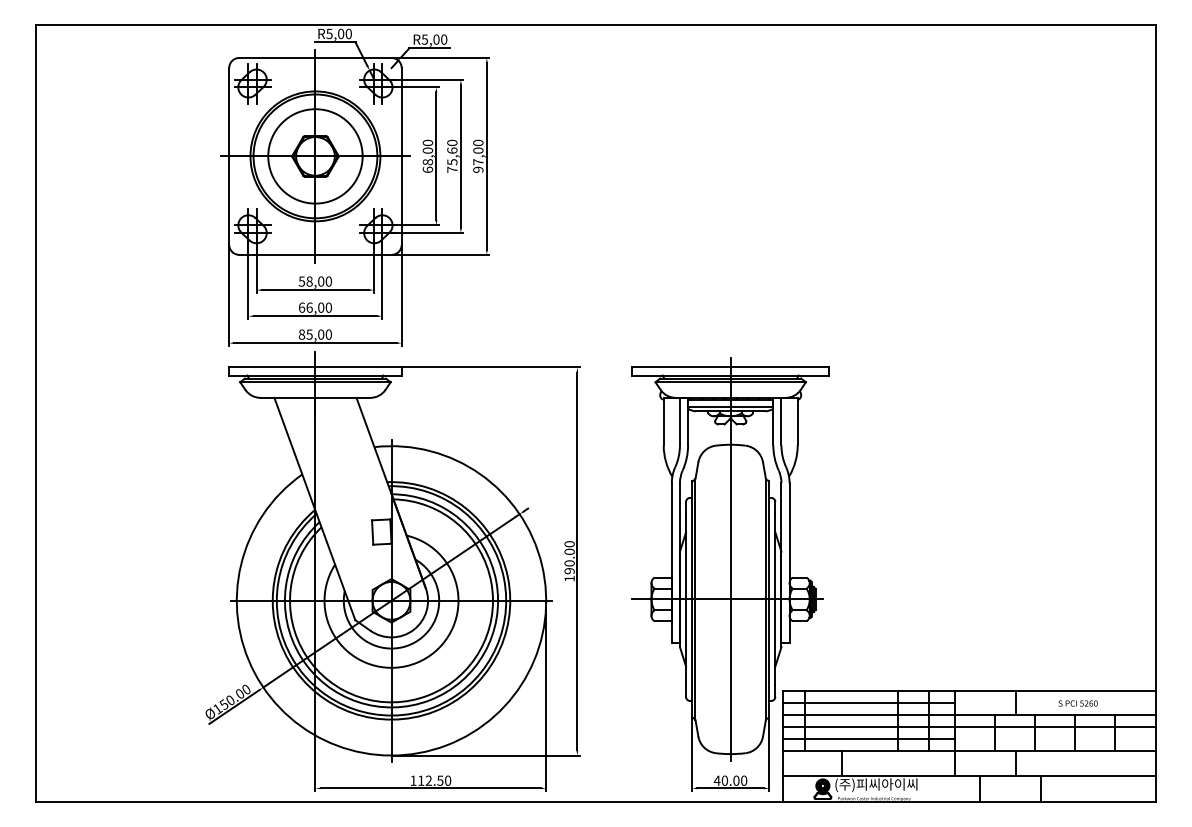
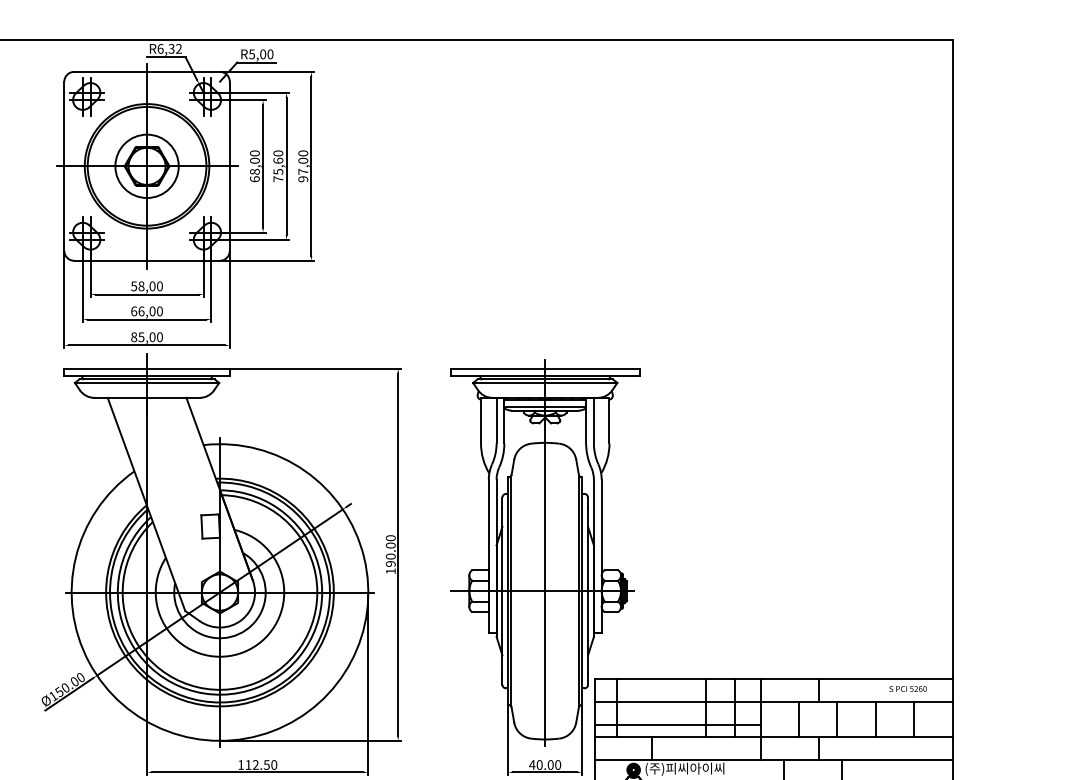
text: (338, 33) -> (169, 48), R5,00 -> R6,32
circle: (315, 156) -> (147, 166), size x0.7
line: (868, 702) -> (677, 689), removed
text: (1077, 703) -> (907, 689), moved
line: (969, 727) -> (774, 713), removed

